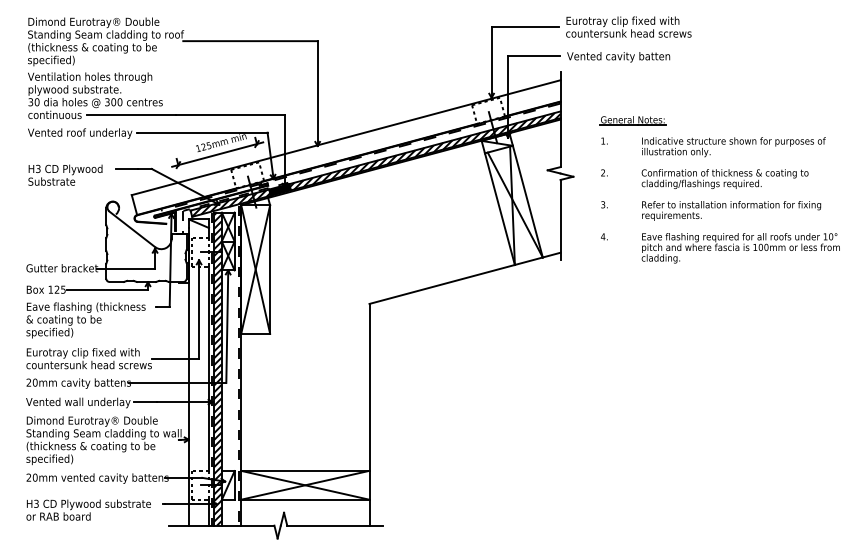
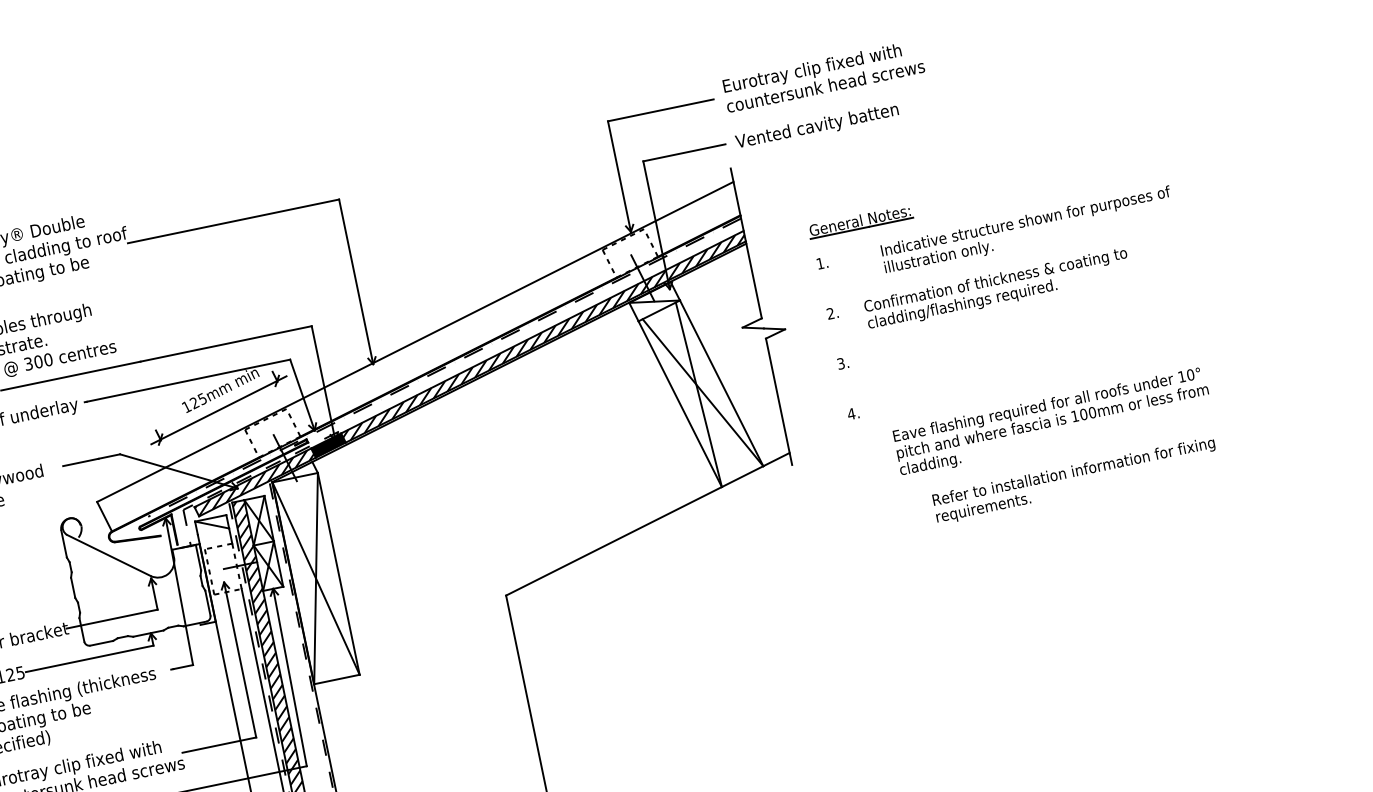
text: (724, 178) -> (996, 288), moved
text: (731, 210) -> (1075, 480), moved
text: (740, 248) -> (1052, 422), moved

